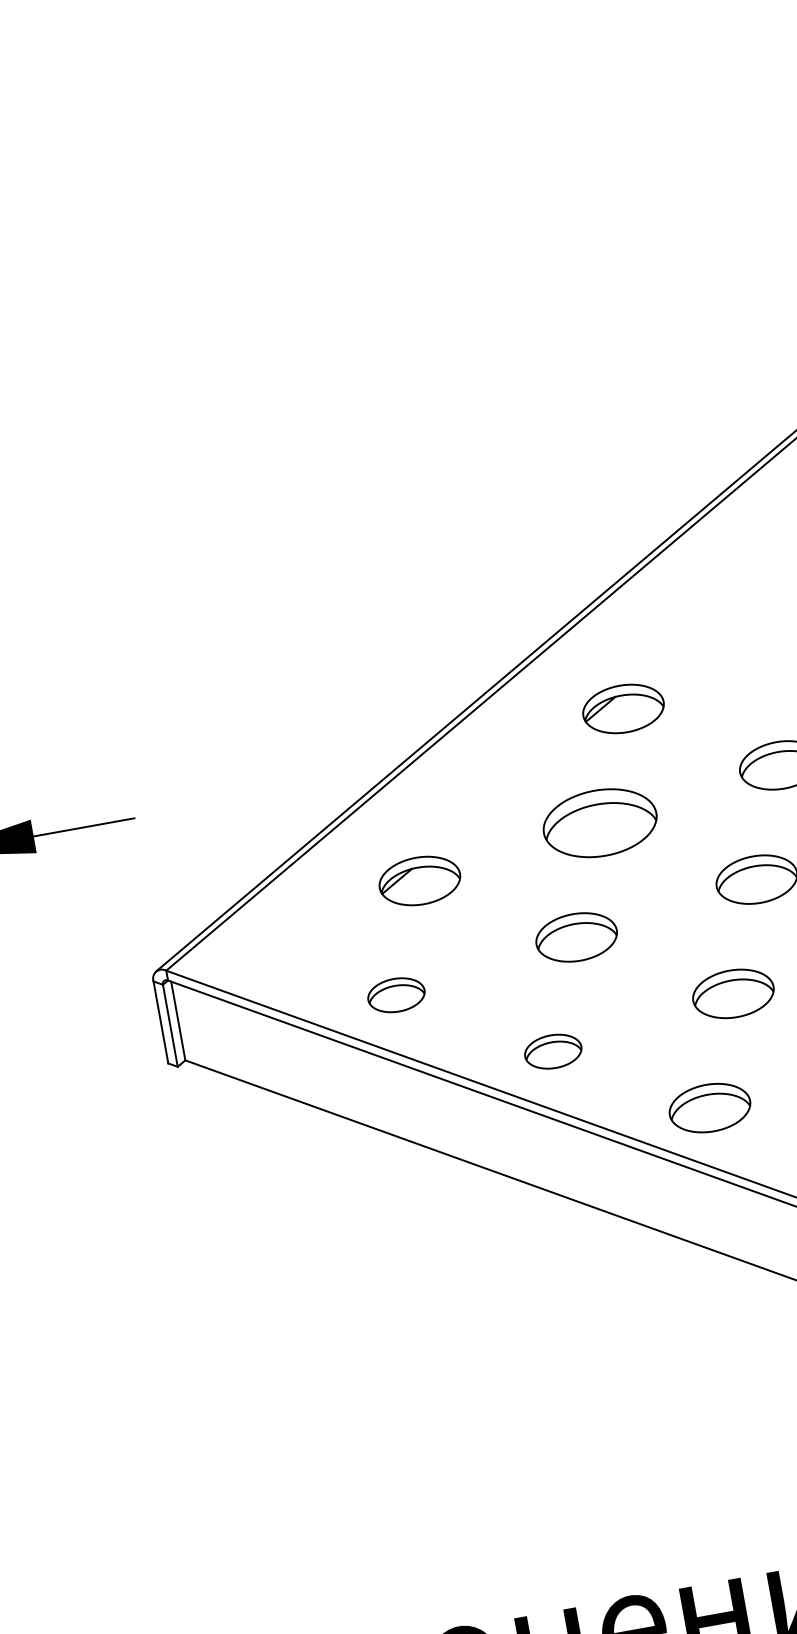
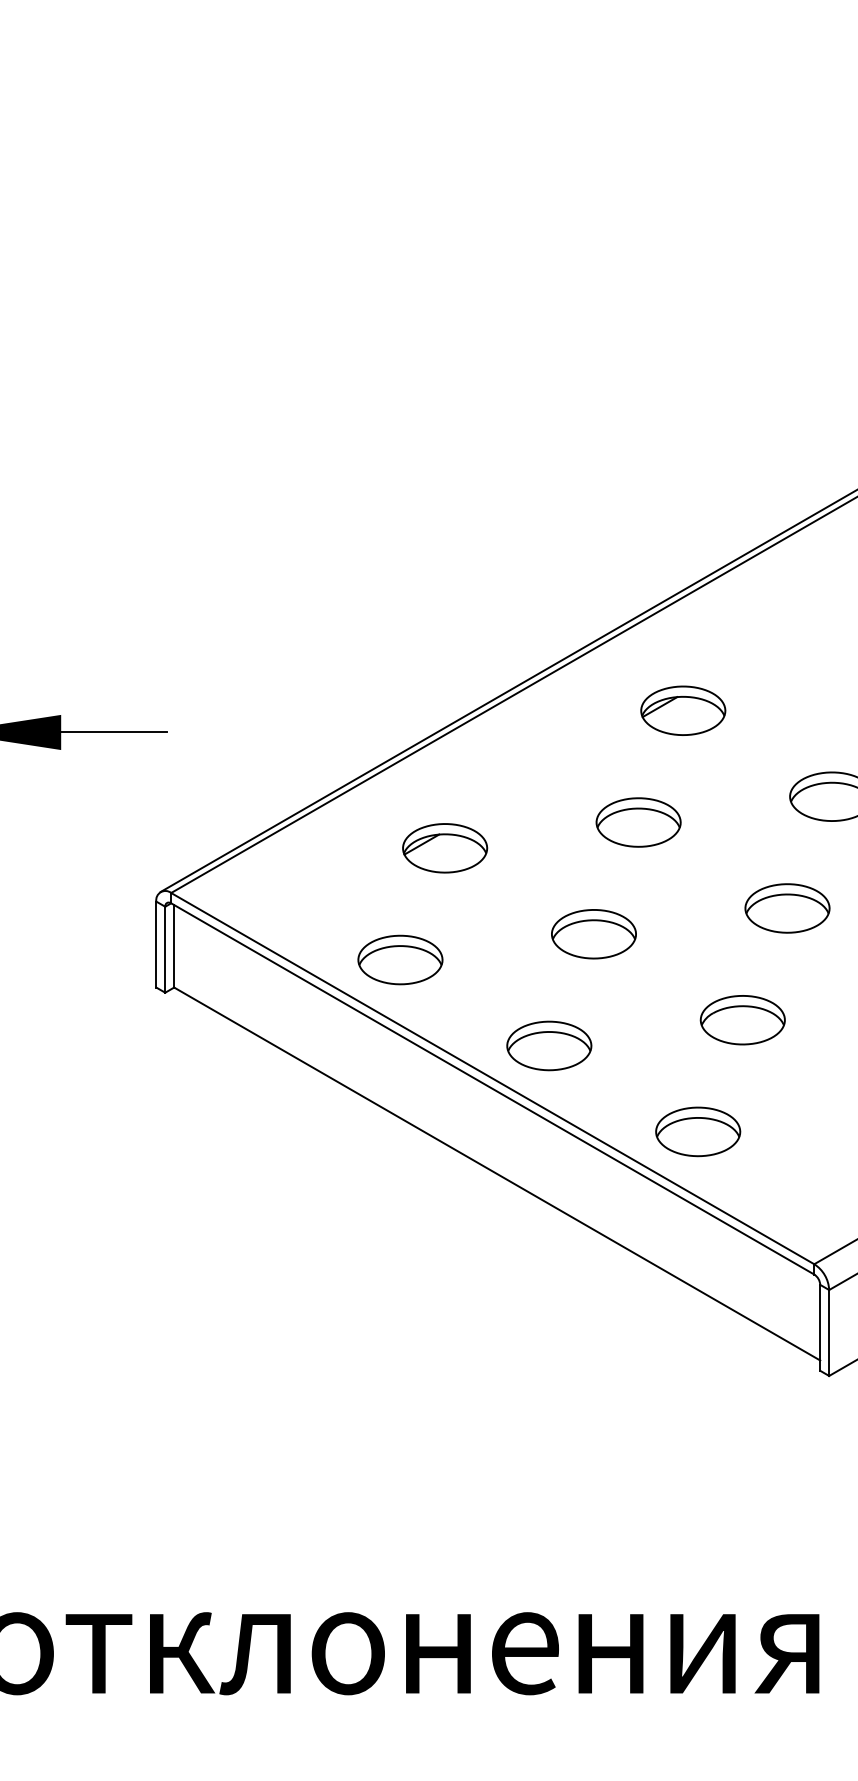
part: (599, 823) -> (638, 822), size x0.71
part: (396, 994) -> (400, 959), size x1.43
part: (553, 1051) -> (549, 1045), size x1.43

